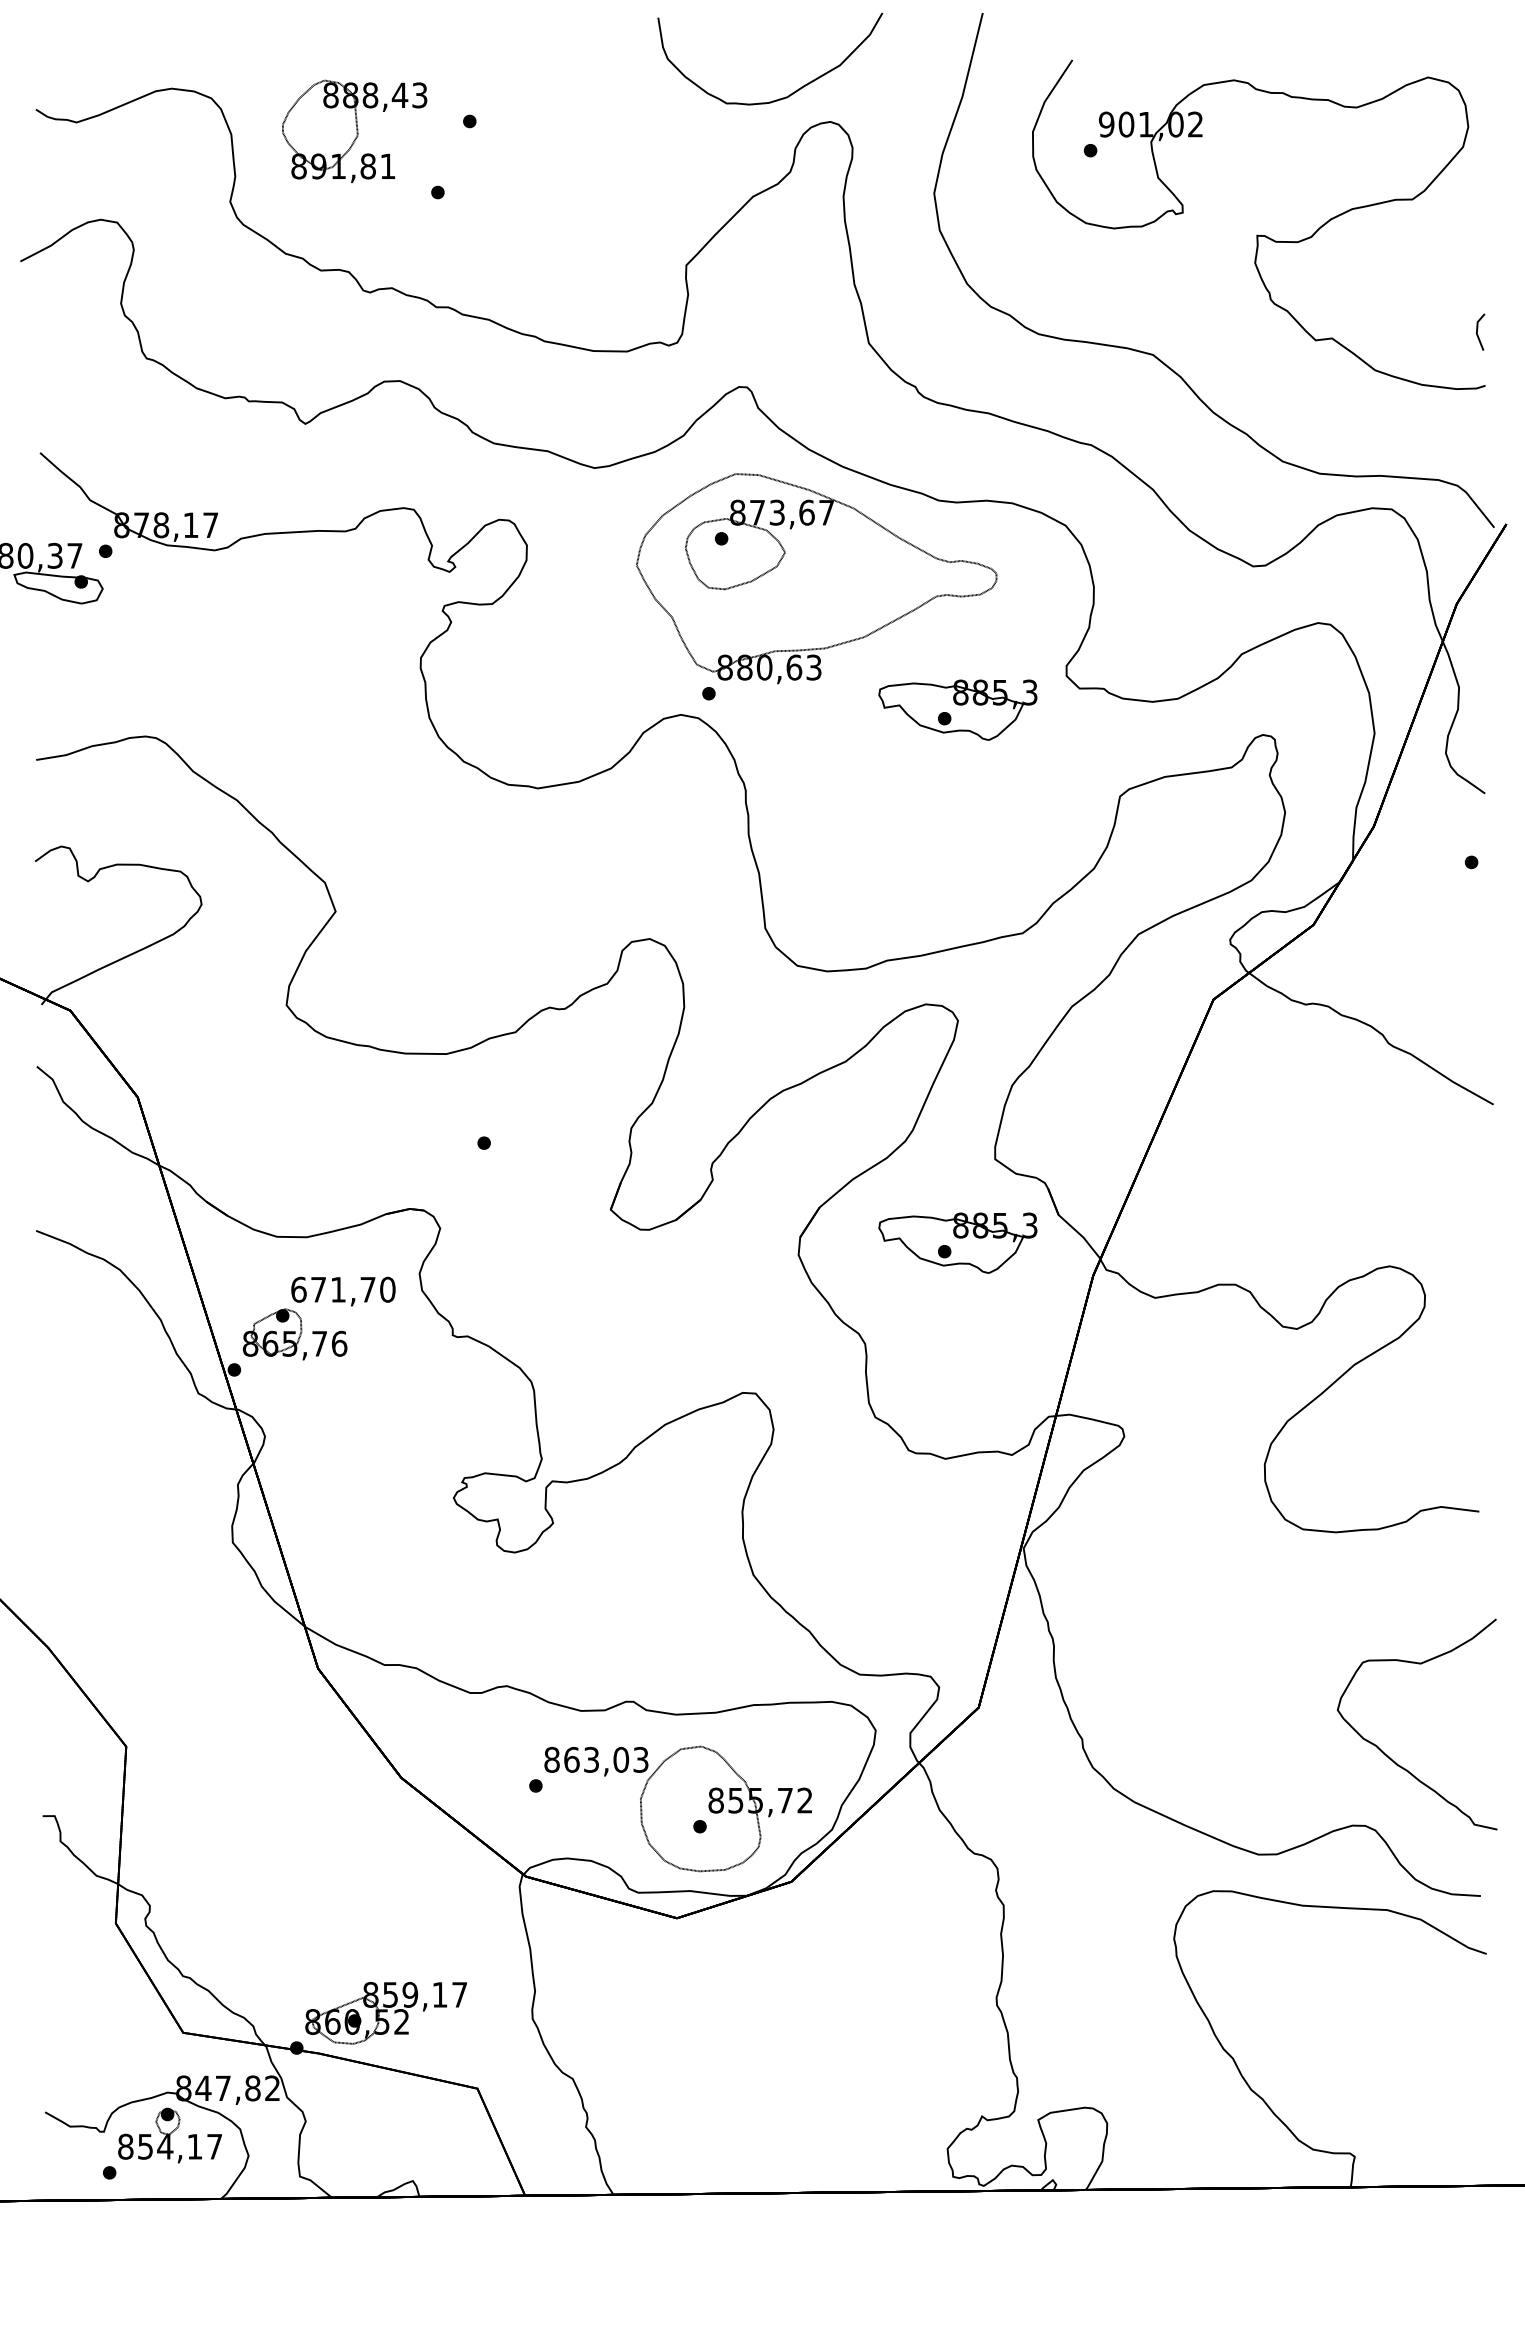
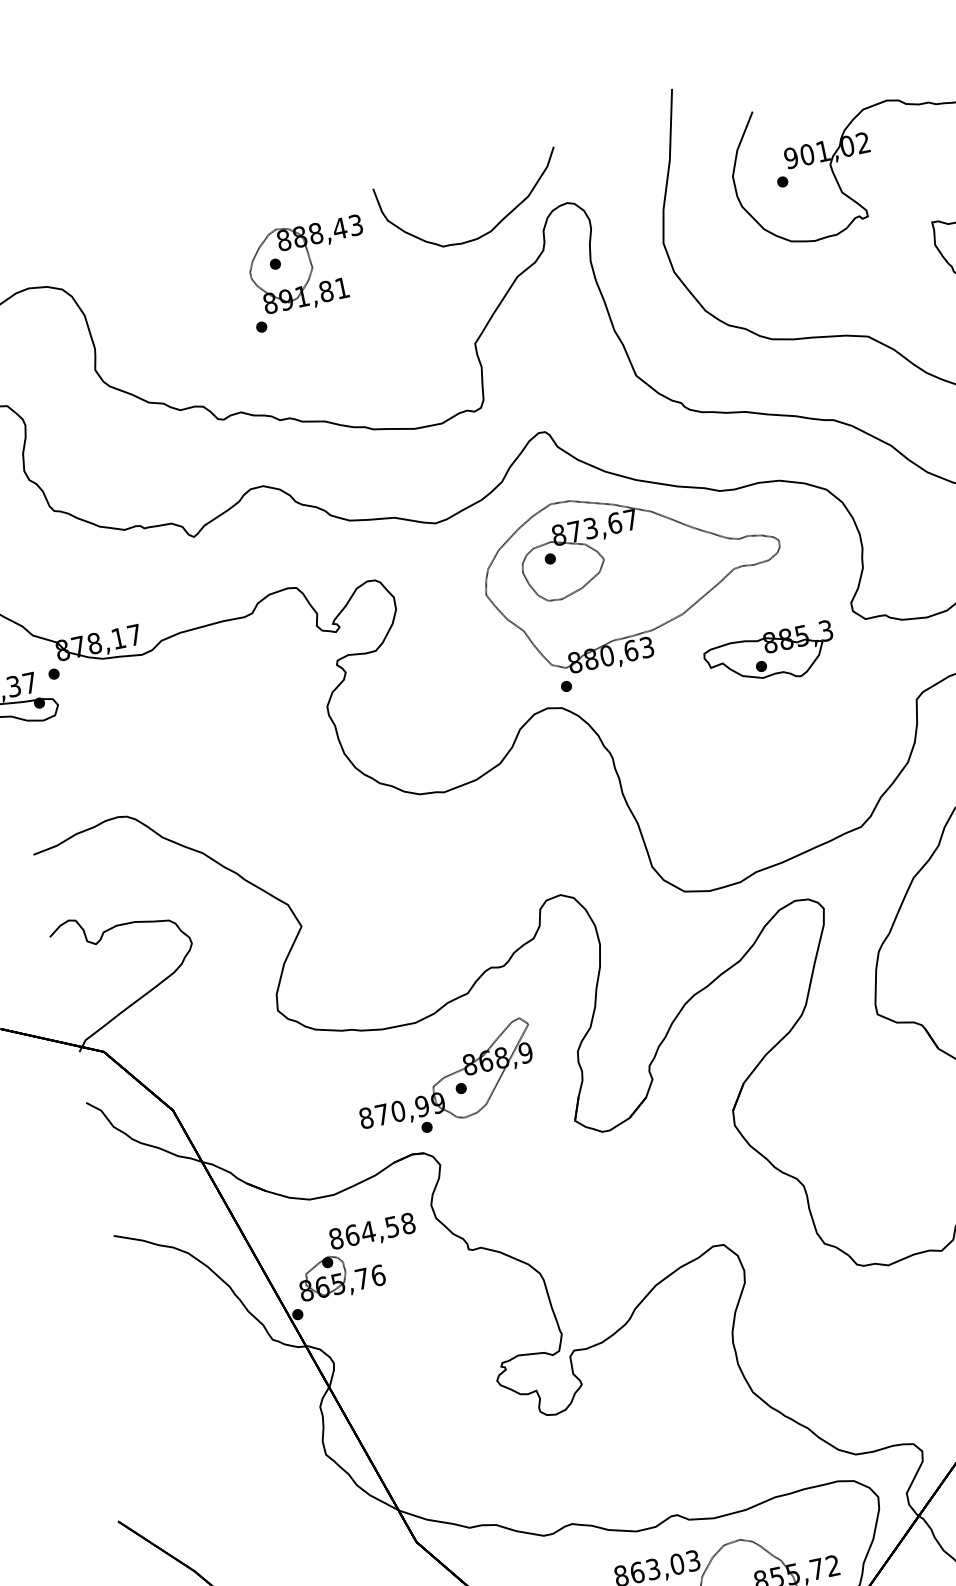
curve: (792, 92) -> (494, 226), moved
part: (354, 130) -> (309, 264), moved
part: (468, 1130) -> (446, 1080), added
part: (957, 1242) -> (861, 1088), removed
text: (343, 1289) -> (372, 1230), 671,70 -> 864,58

